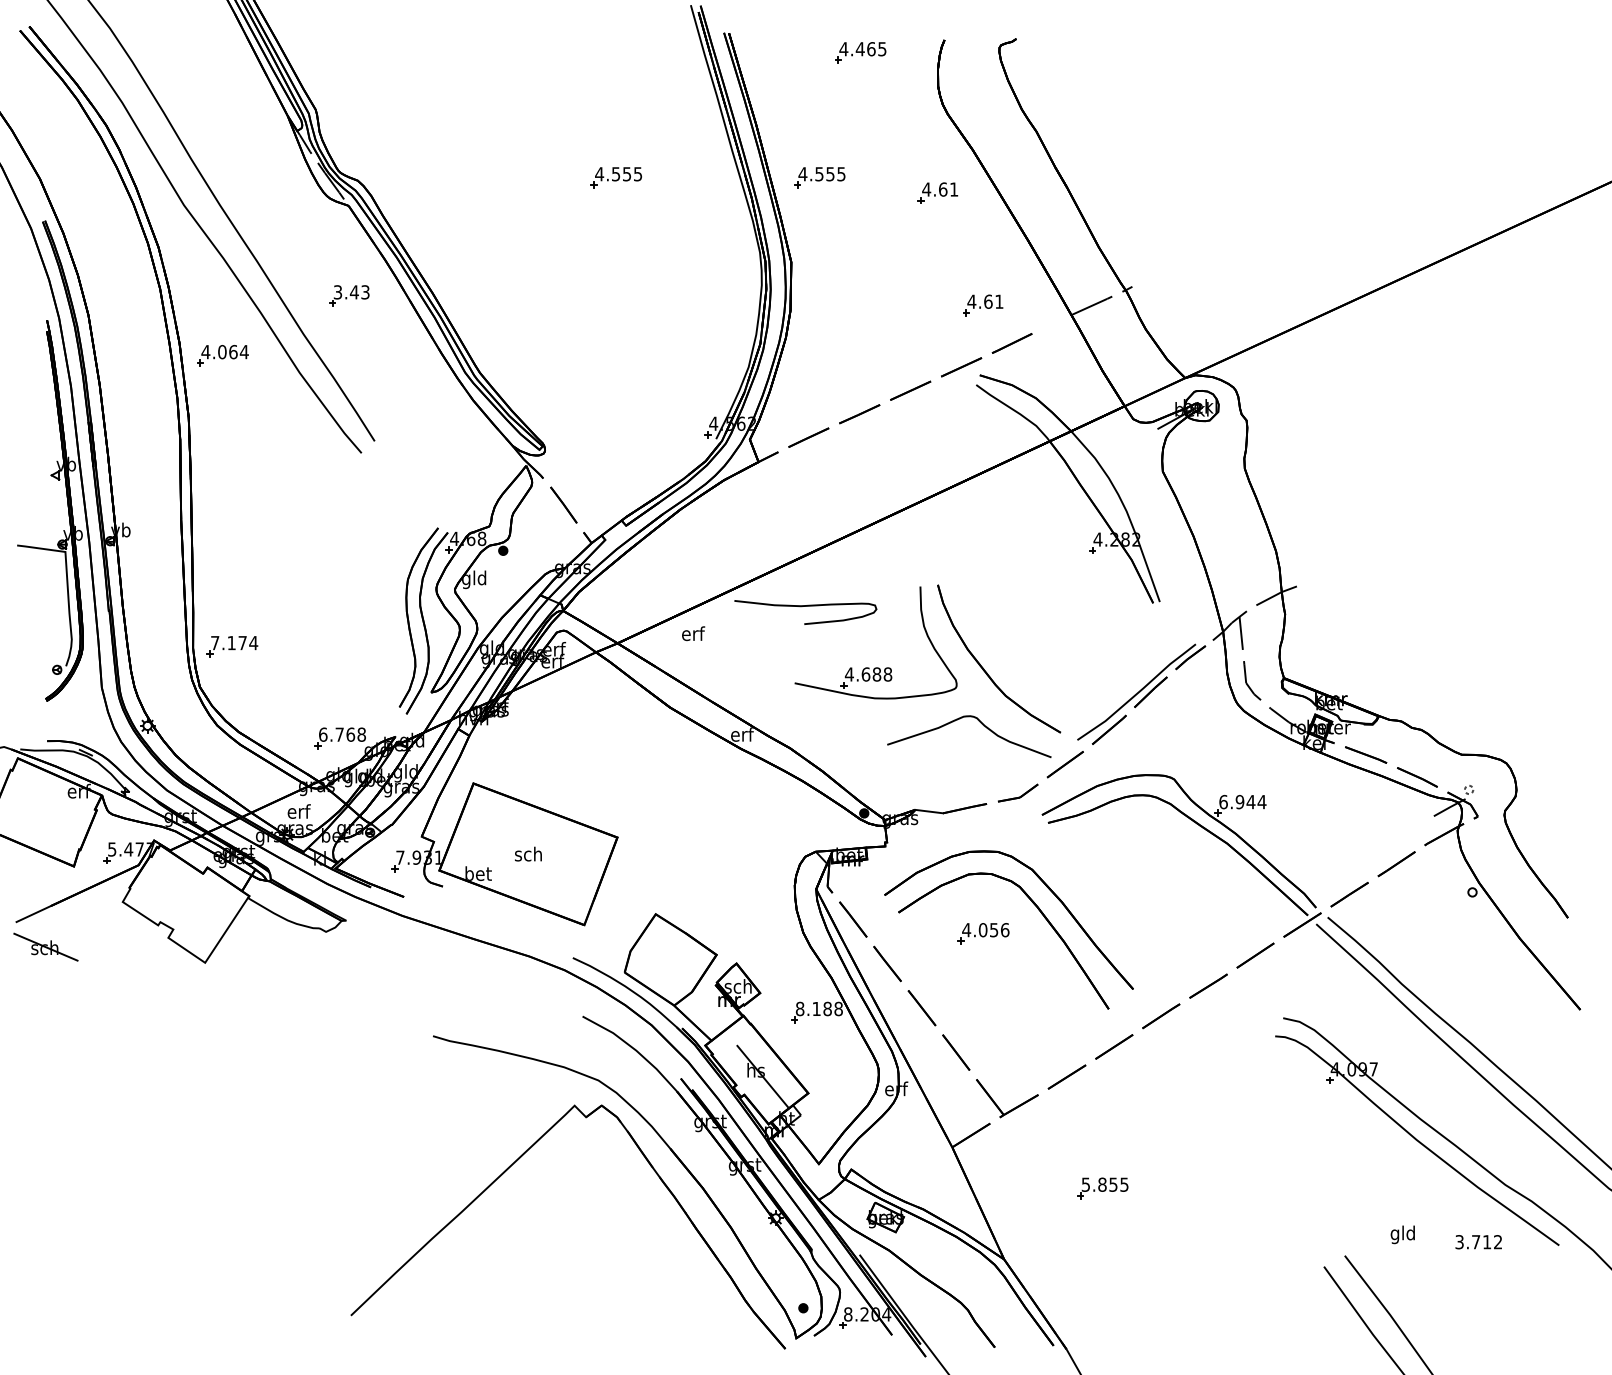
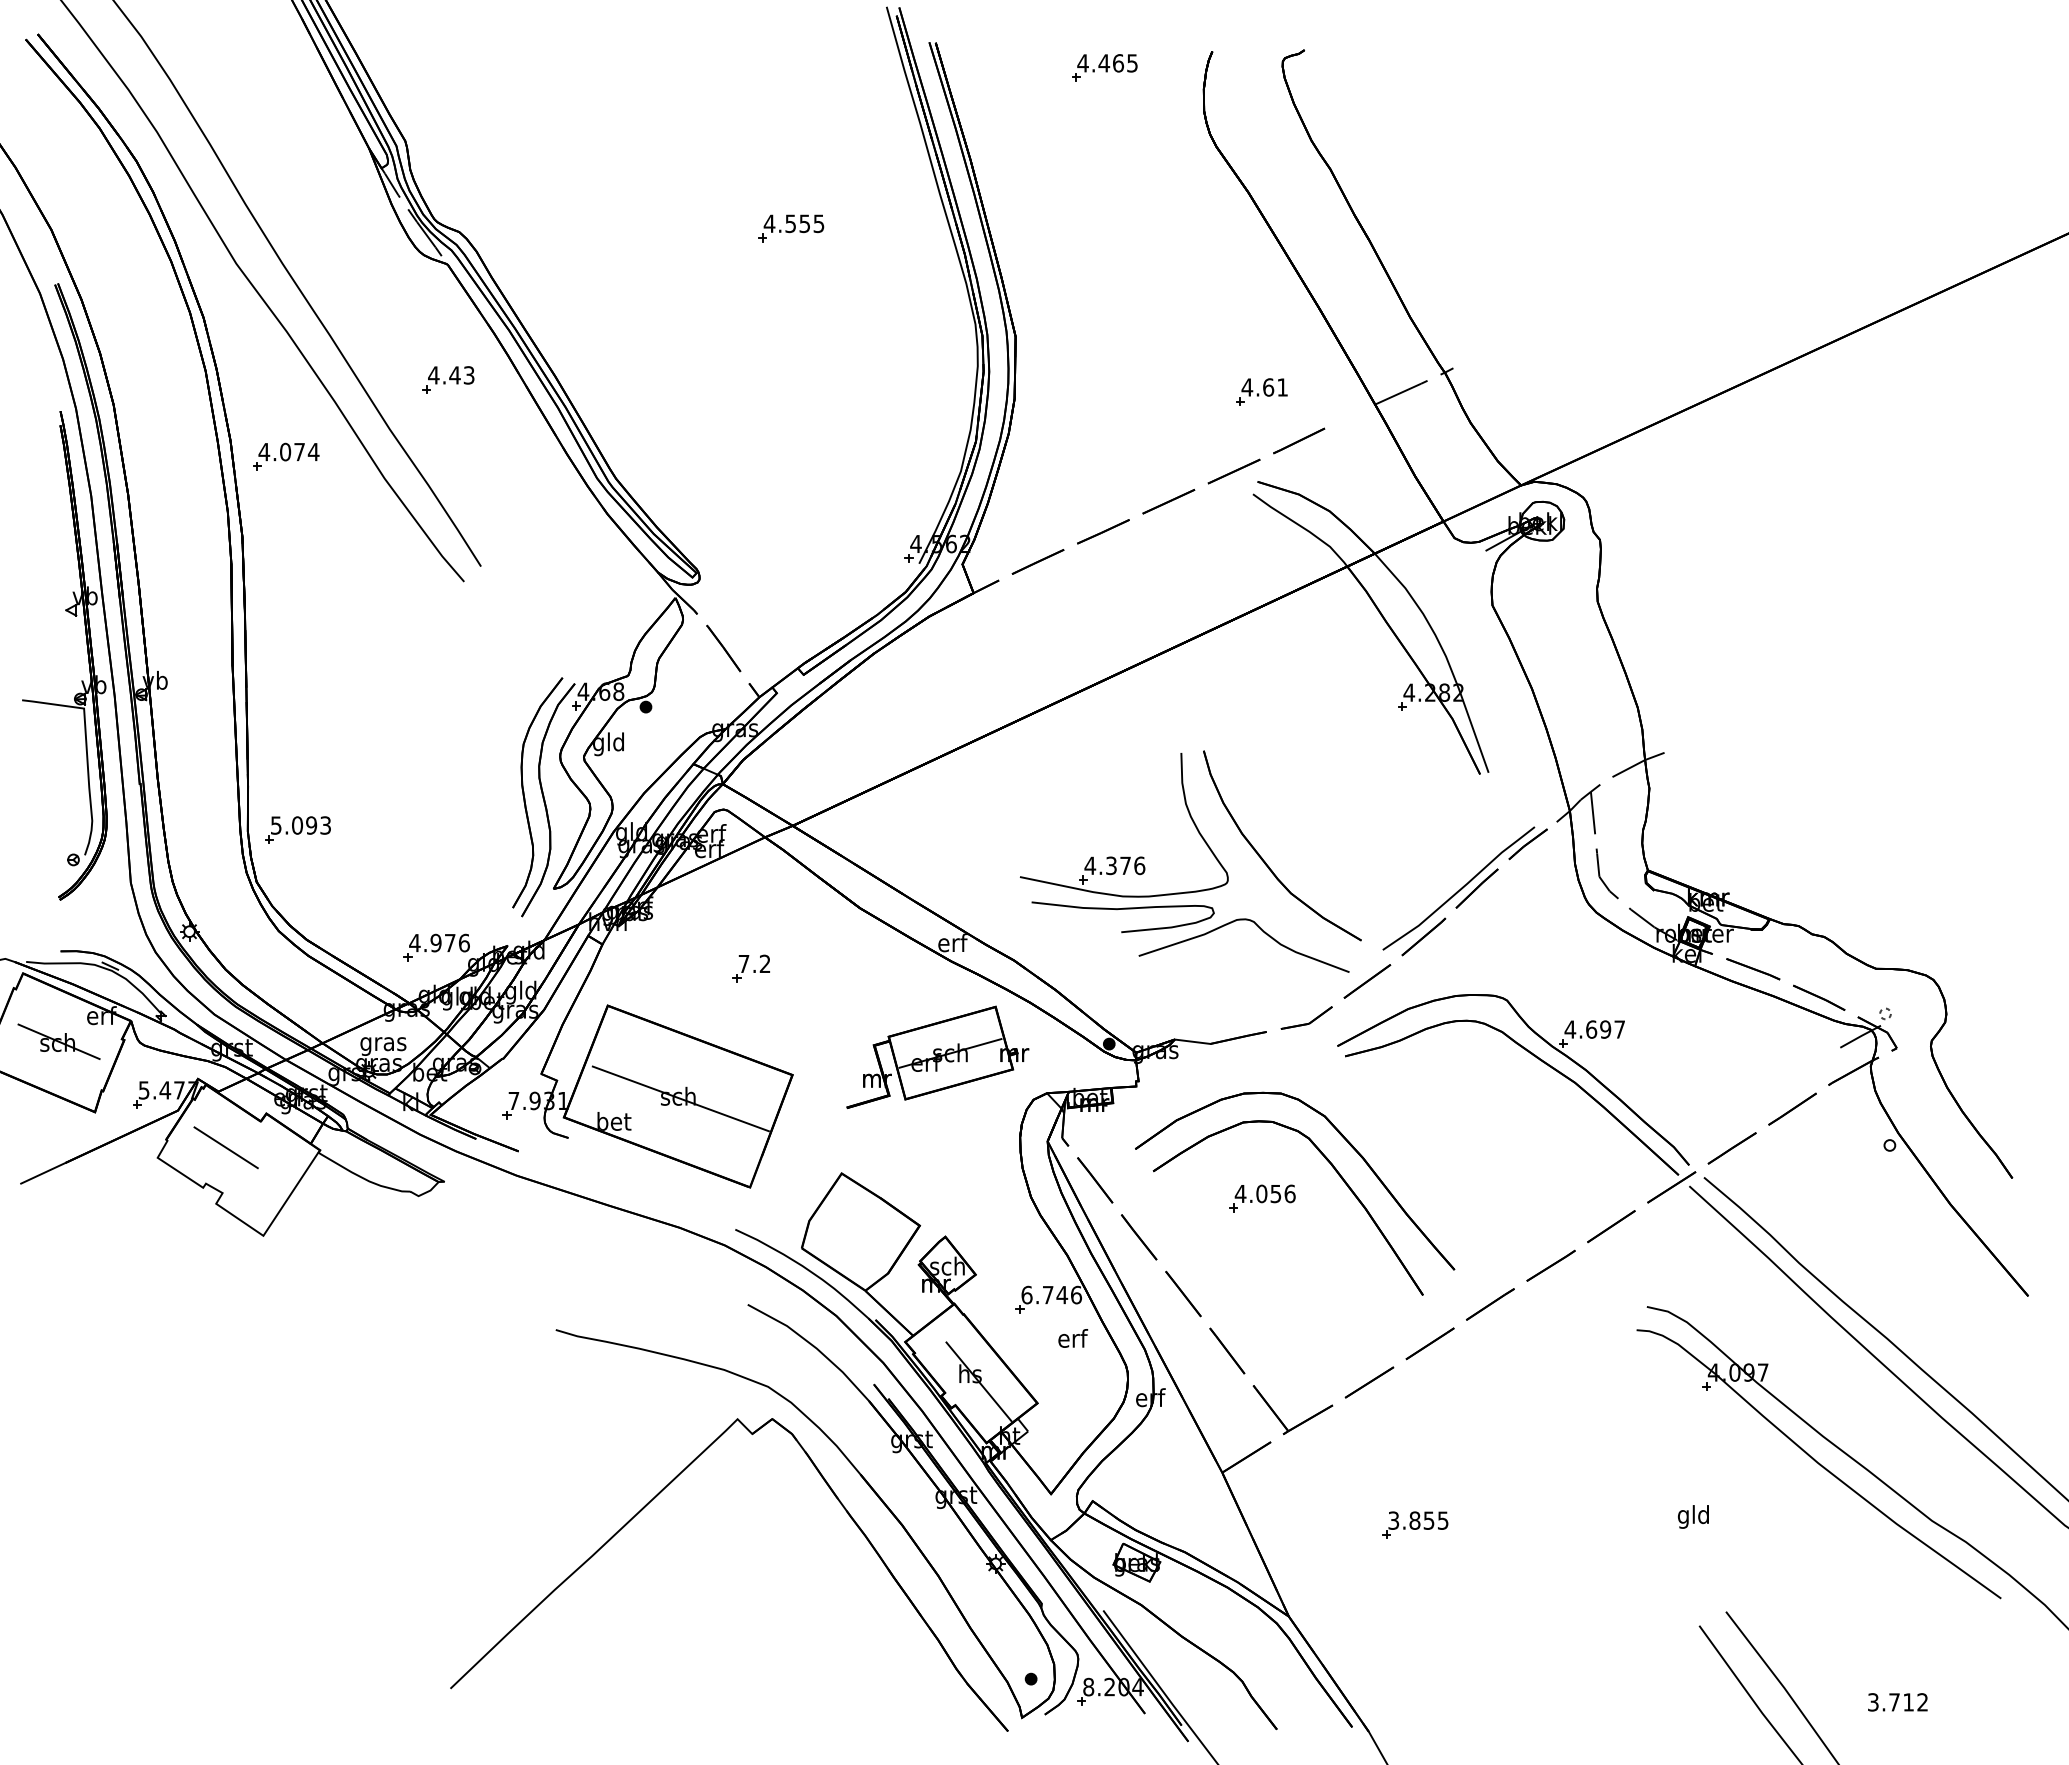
part: (820, 177) -> (1052, 228), removed
part: (937, 192) -> (1203, 247), removed
text: (337, 292) -> (433, 375), 3.43 -> 4.43
text: (233, 351) -> (299, 451), 4.064 -> 4.074
curve: (805, 606) -> (1122, 909), moved
text: (693, 633) -> (1073, 1338), moved
text: (234, 643) -> (301, 825), 7.174 -> 5.093
text: (876, 674) -> (1125, 865), 4.688 -> 4.376
text: (342, 734) -> (439, 942), 6.768 -> 4.976
part: (584, 754) -> (750, 968), added
text: (1242, 802) -> (1594, 1029), 6.944 -> 4.697
text: (298, 812) -> (383, 1043), erf -> gras
part: (730, 823) -> (937, 1056), added
line: (530, 855) -> (680, 1098), added
line: (175, 893) -> (225, 1147), added
part: (45, 946) -> (58, 1041), moved
text: (819, 1008) -> (1051, 1294), 8.188 -> 6.746
text: (1086, 1184) -> (1394, 1520), 5.855 -> 3.855
text: (1402, 1234) -> (1693, 1516), moved
text: (1478, 1242) -> (1897, 1702), moved

